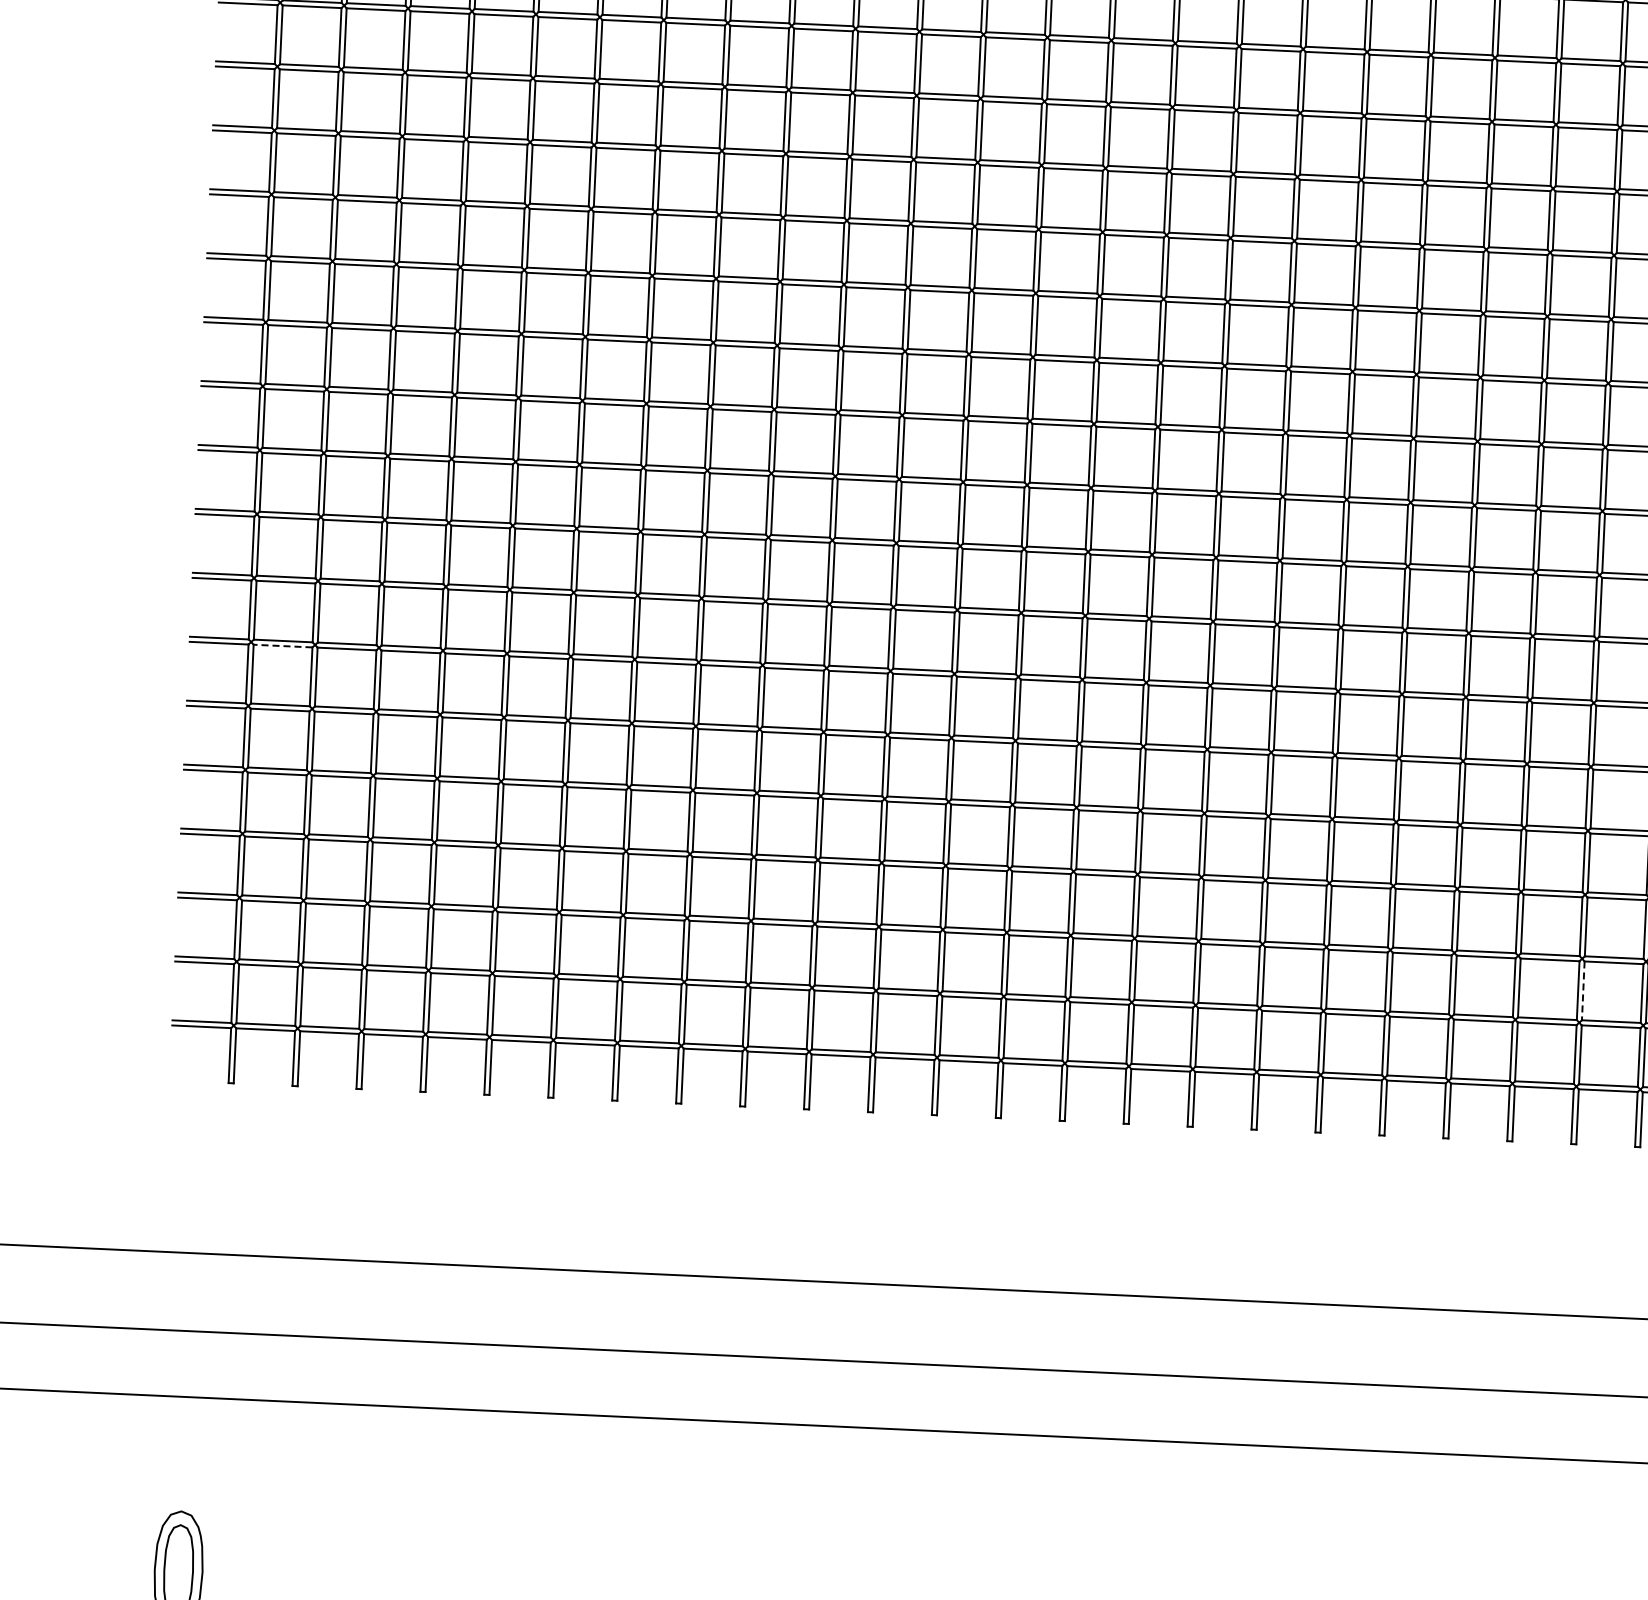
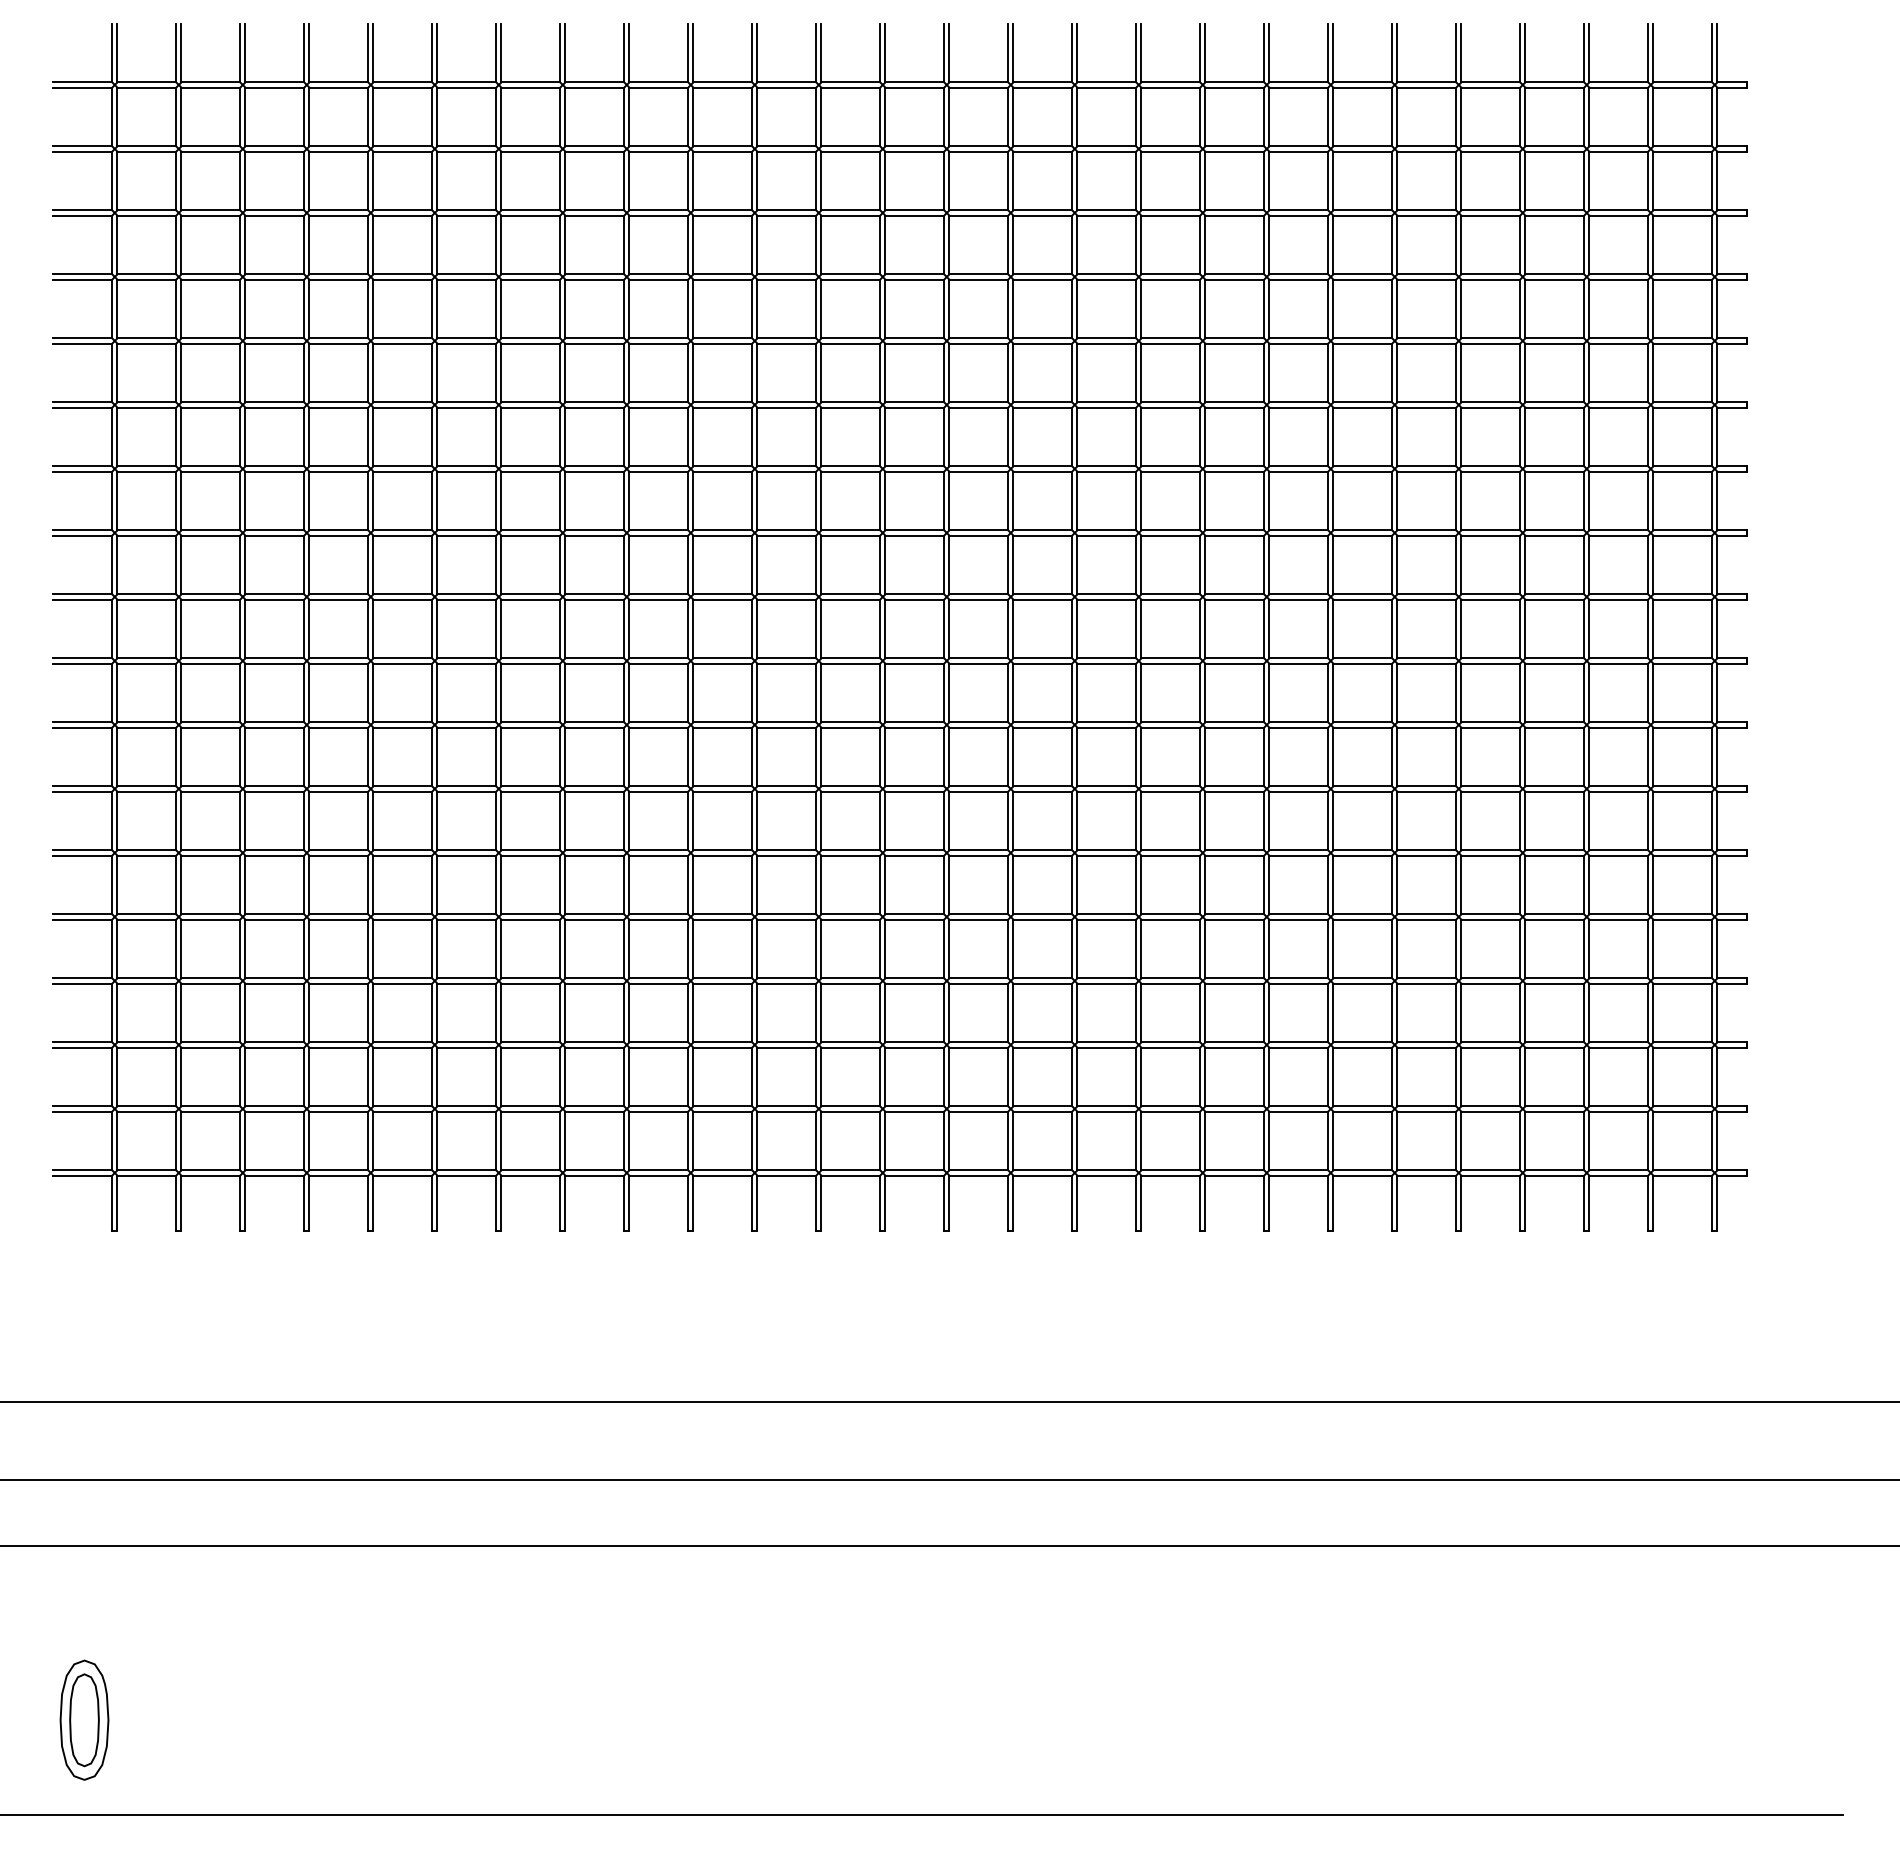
line: (282, 646) -> (146, 791), dashed -> solid
line: (1583, 991) -> (1461, 1077), dashed -> solid

